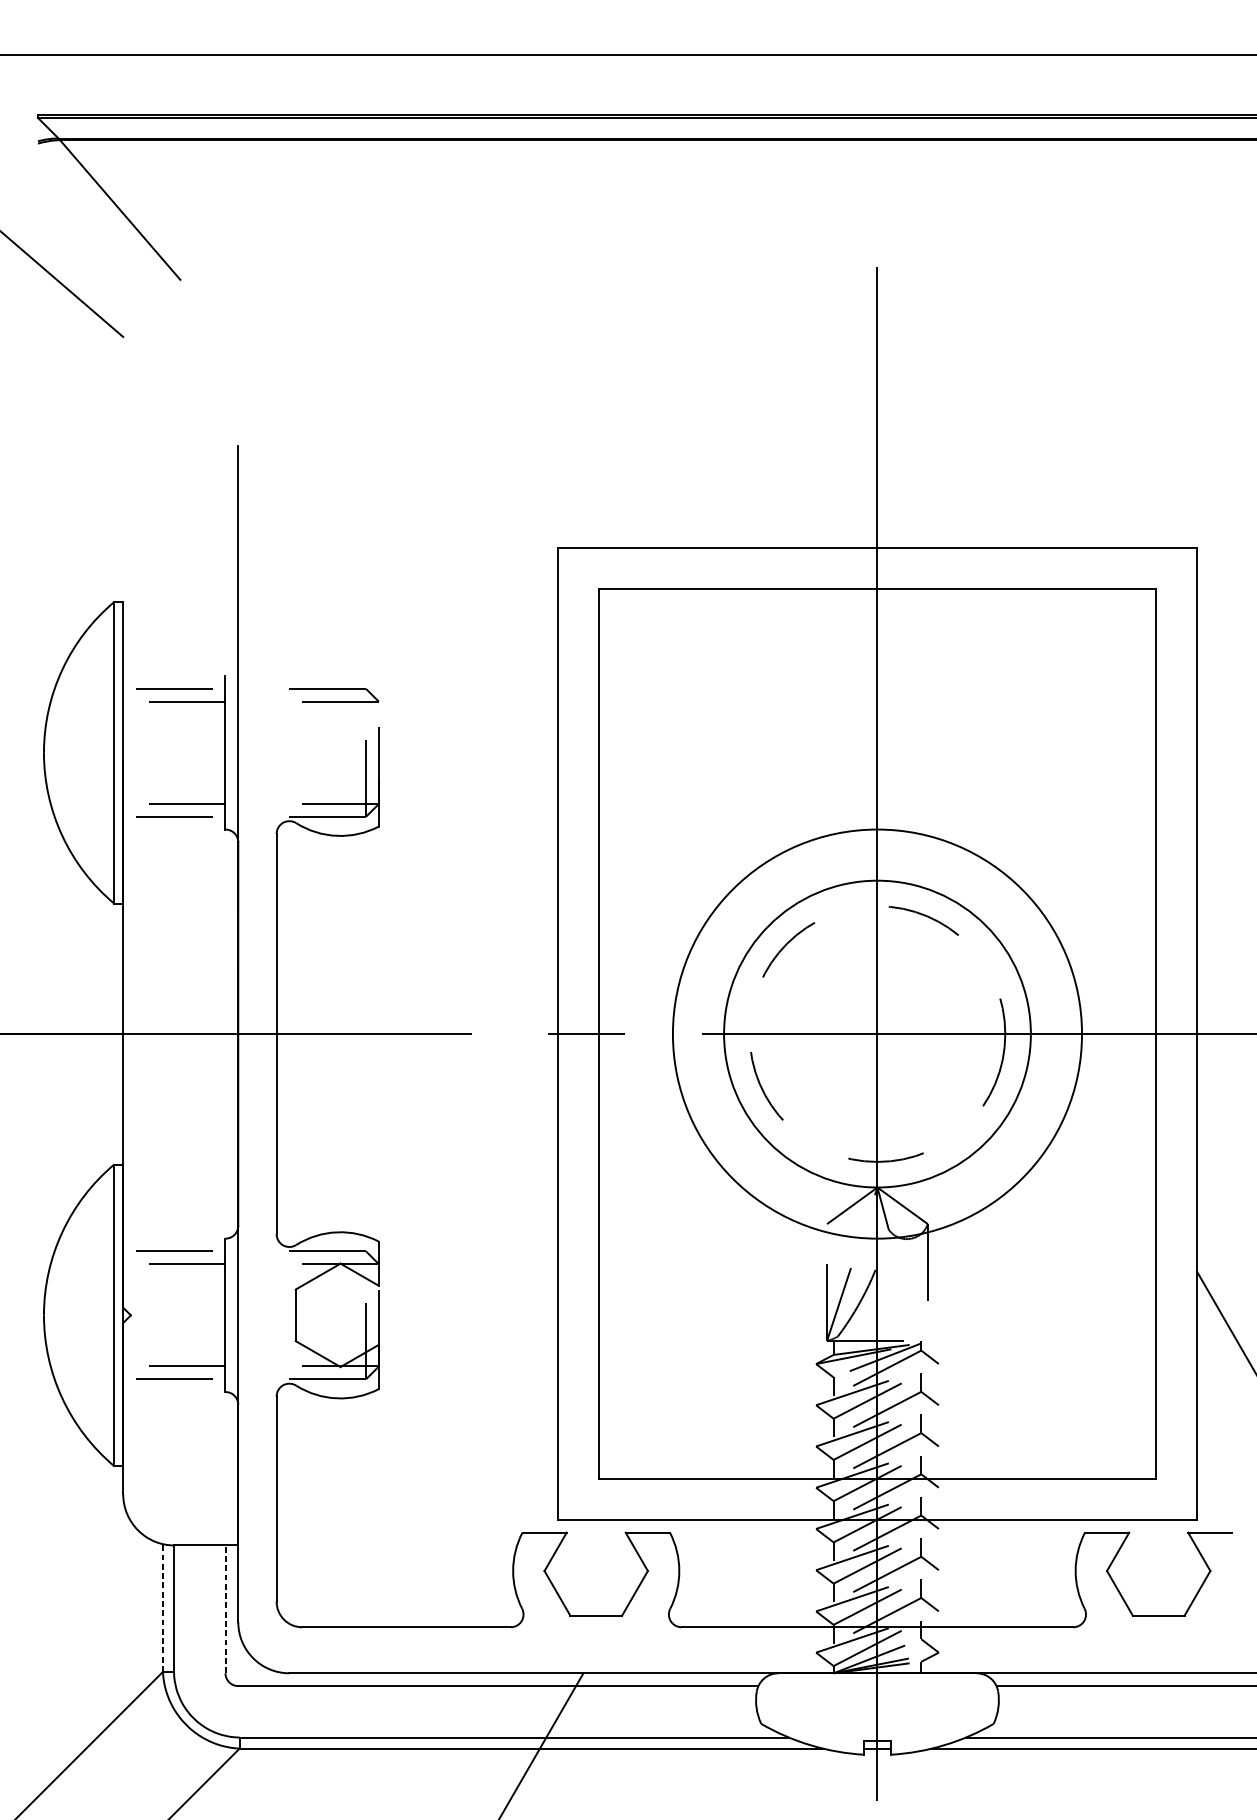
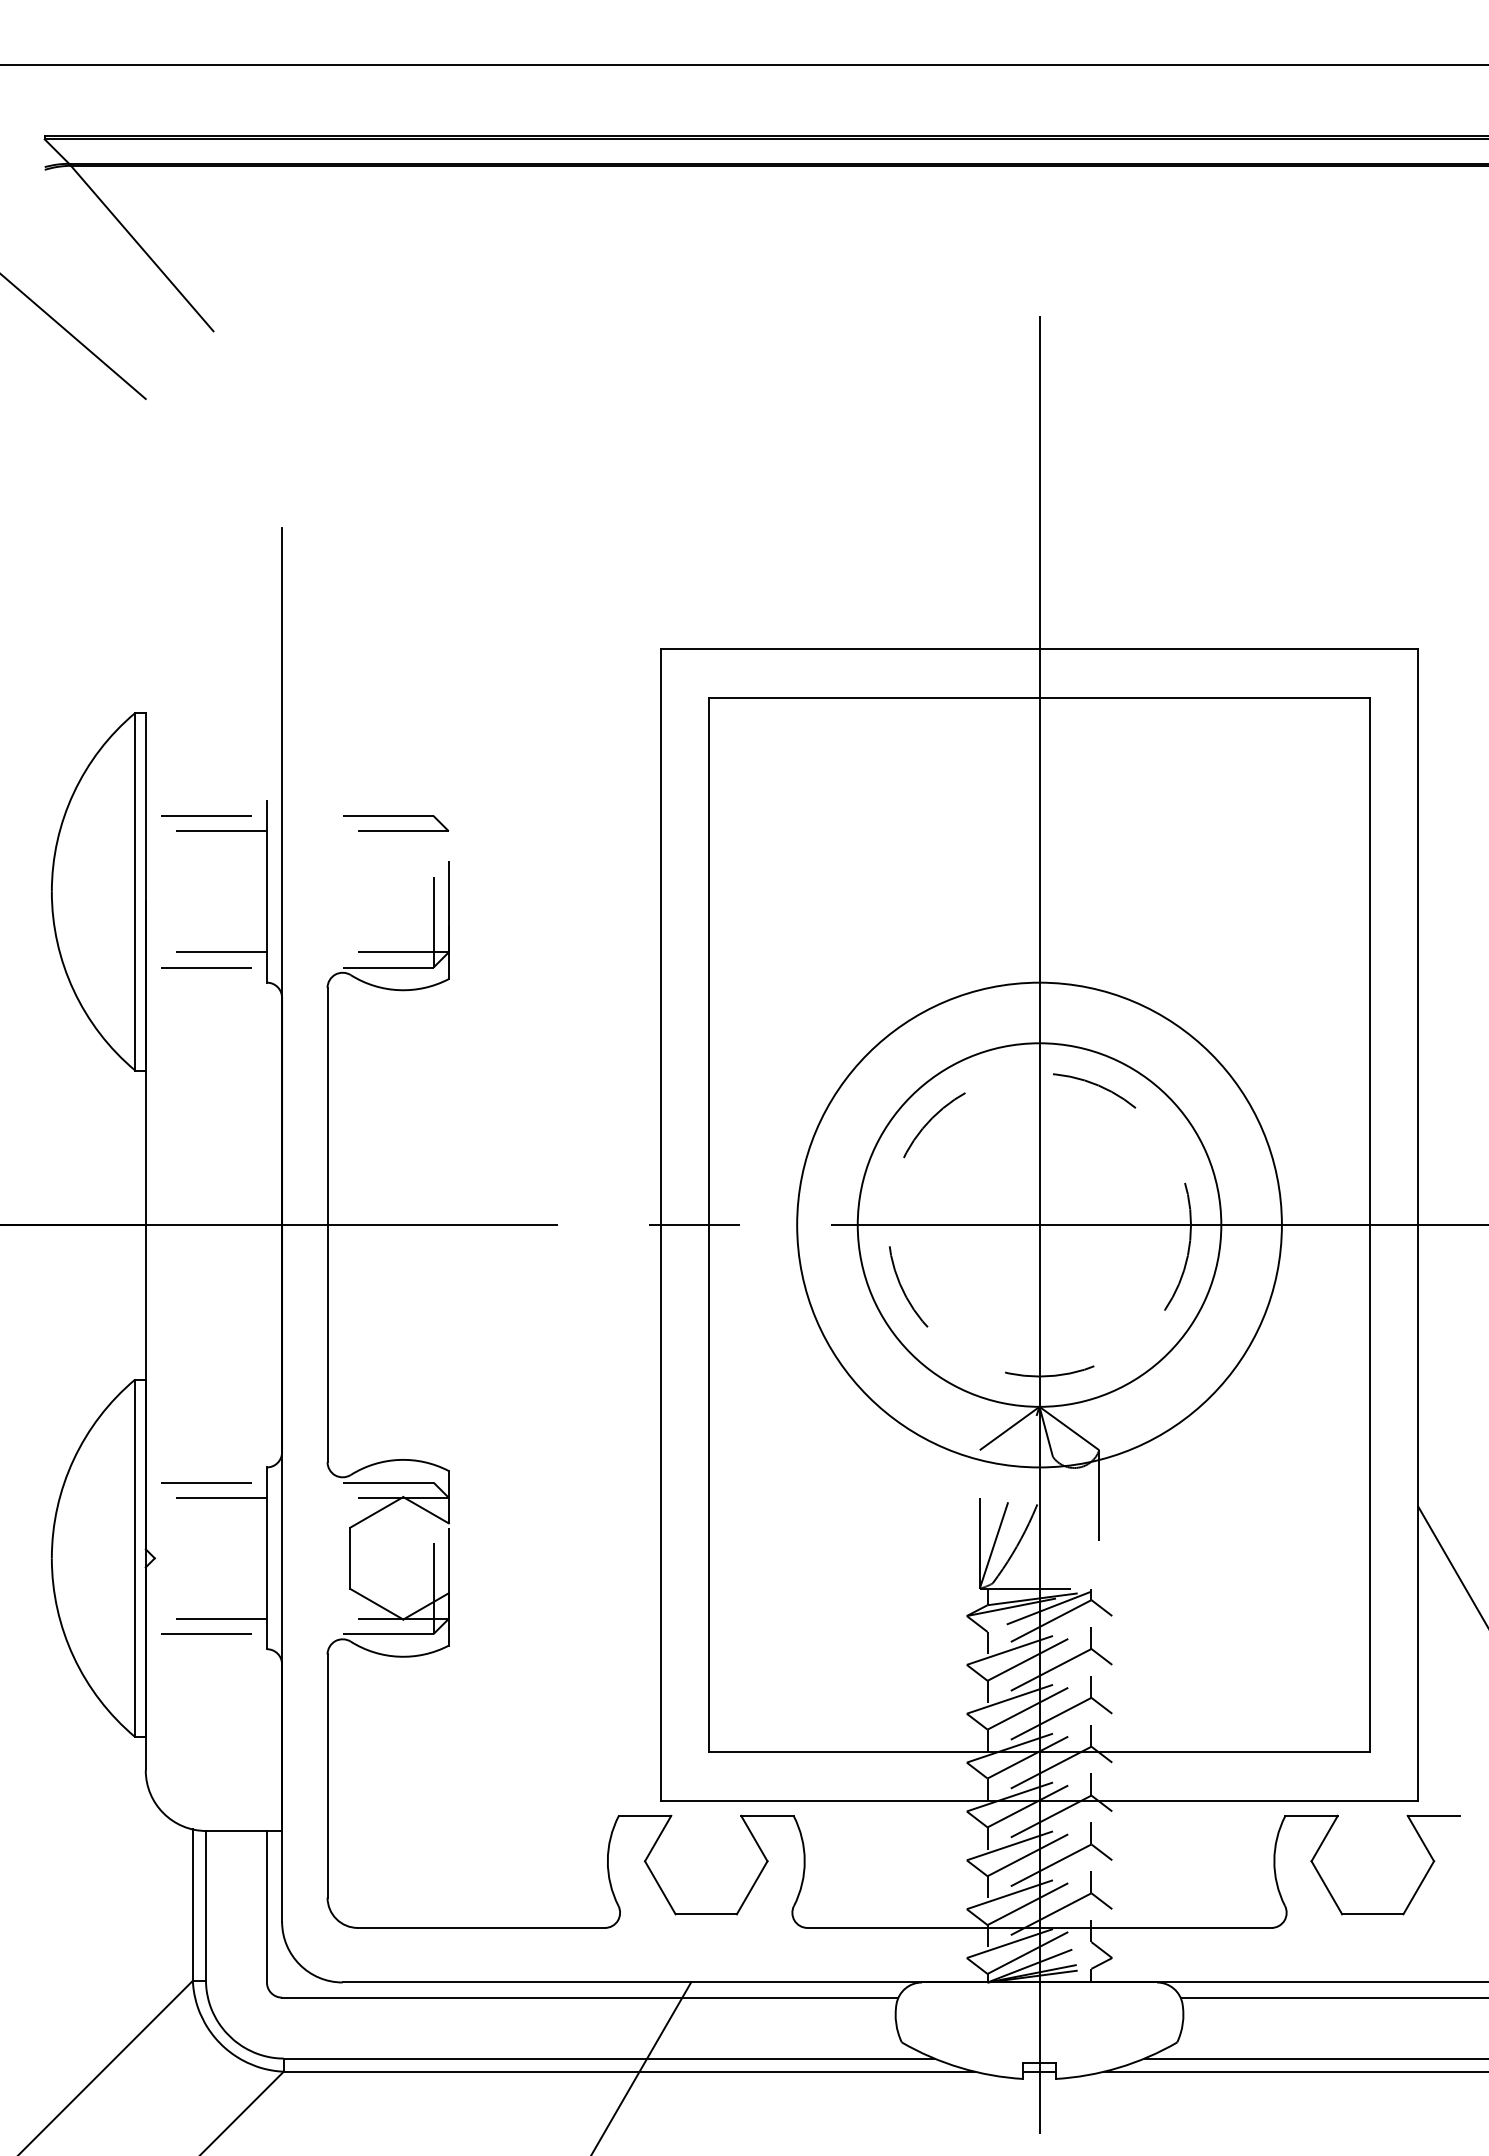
line: (162, 1608) -> (192, 1905), dashed -> solid
line: (225, 1609) -> (266, 1906), dashed -> solid

